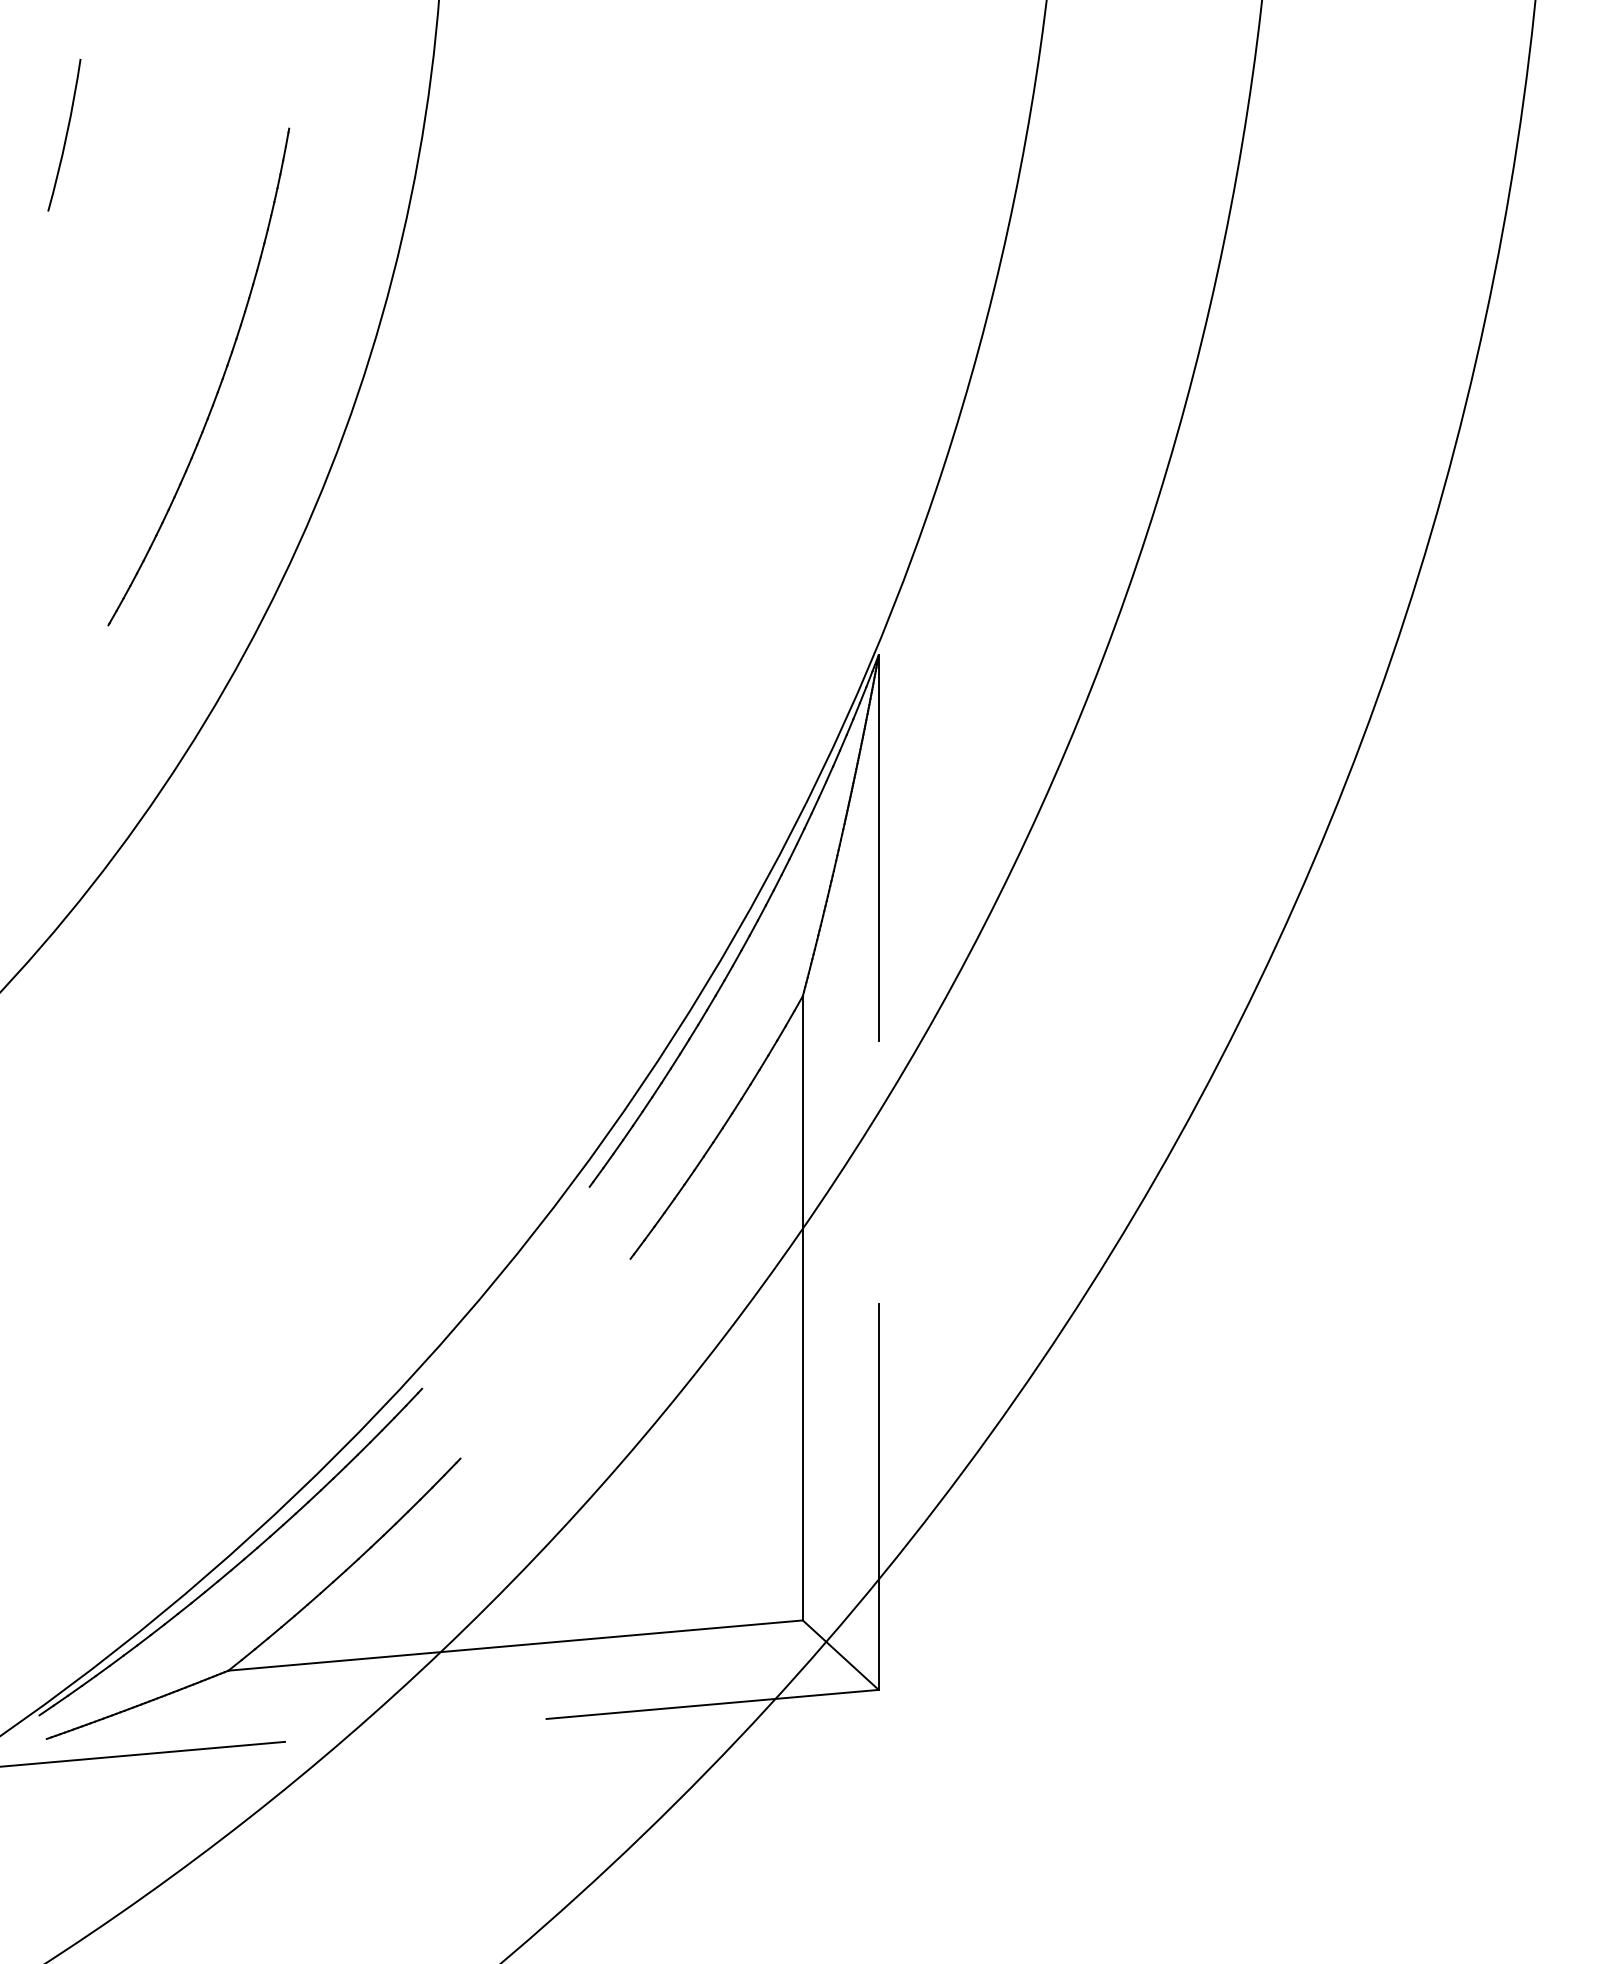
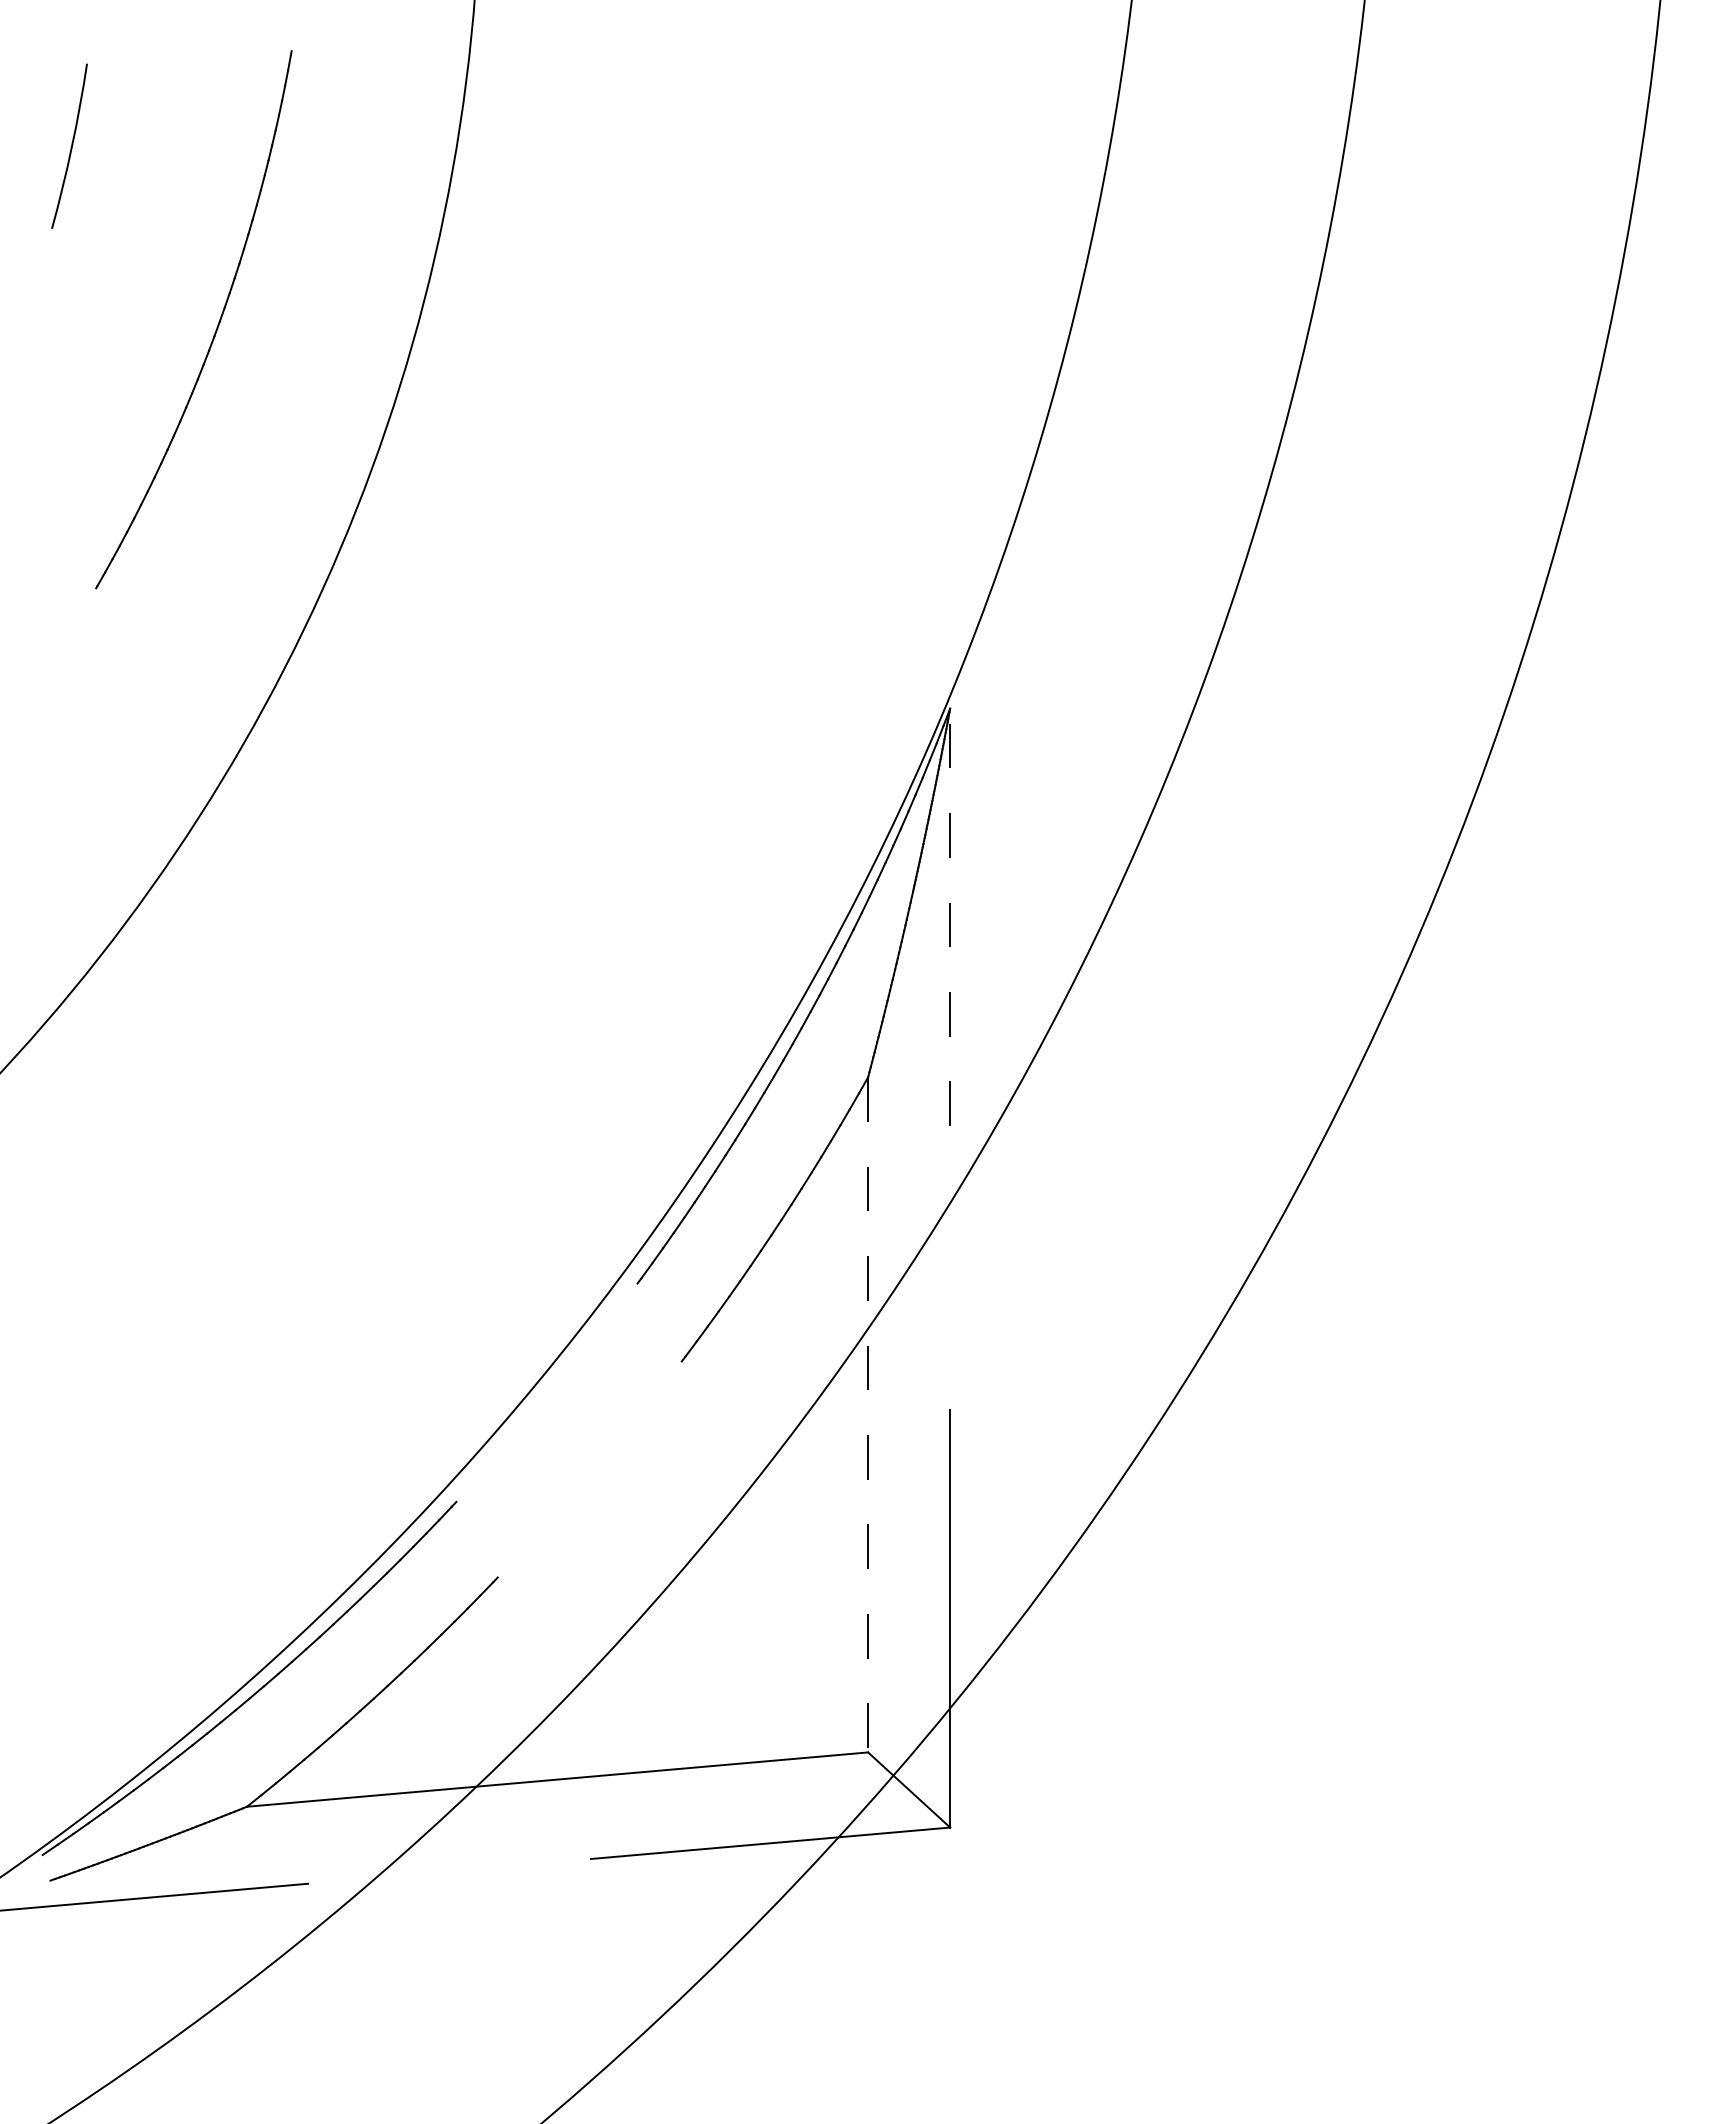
part: (219, 384) -> (216, 327), moved
line: (879, 848) -> (950, 917), solid -> dashed
line: (803, 1307) -> (868, 1414), solid -> dashed

